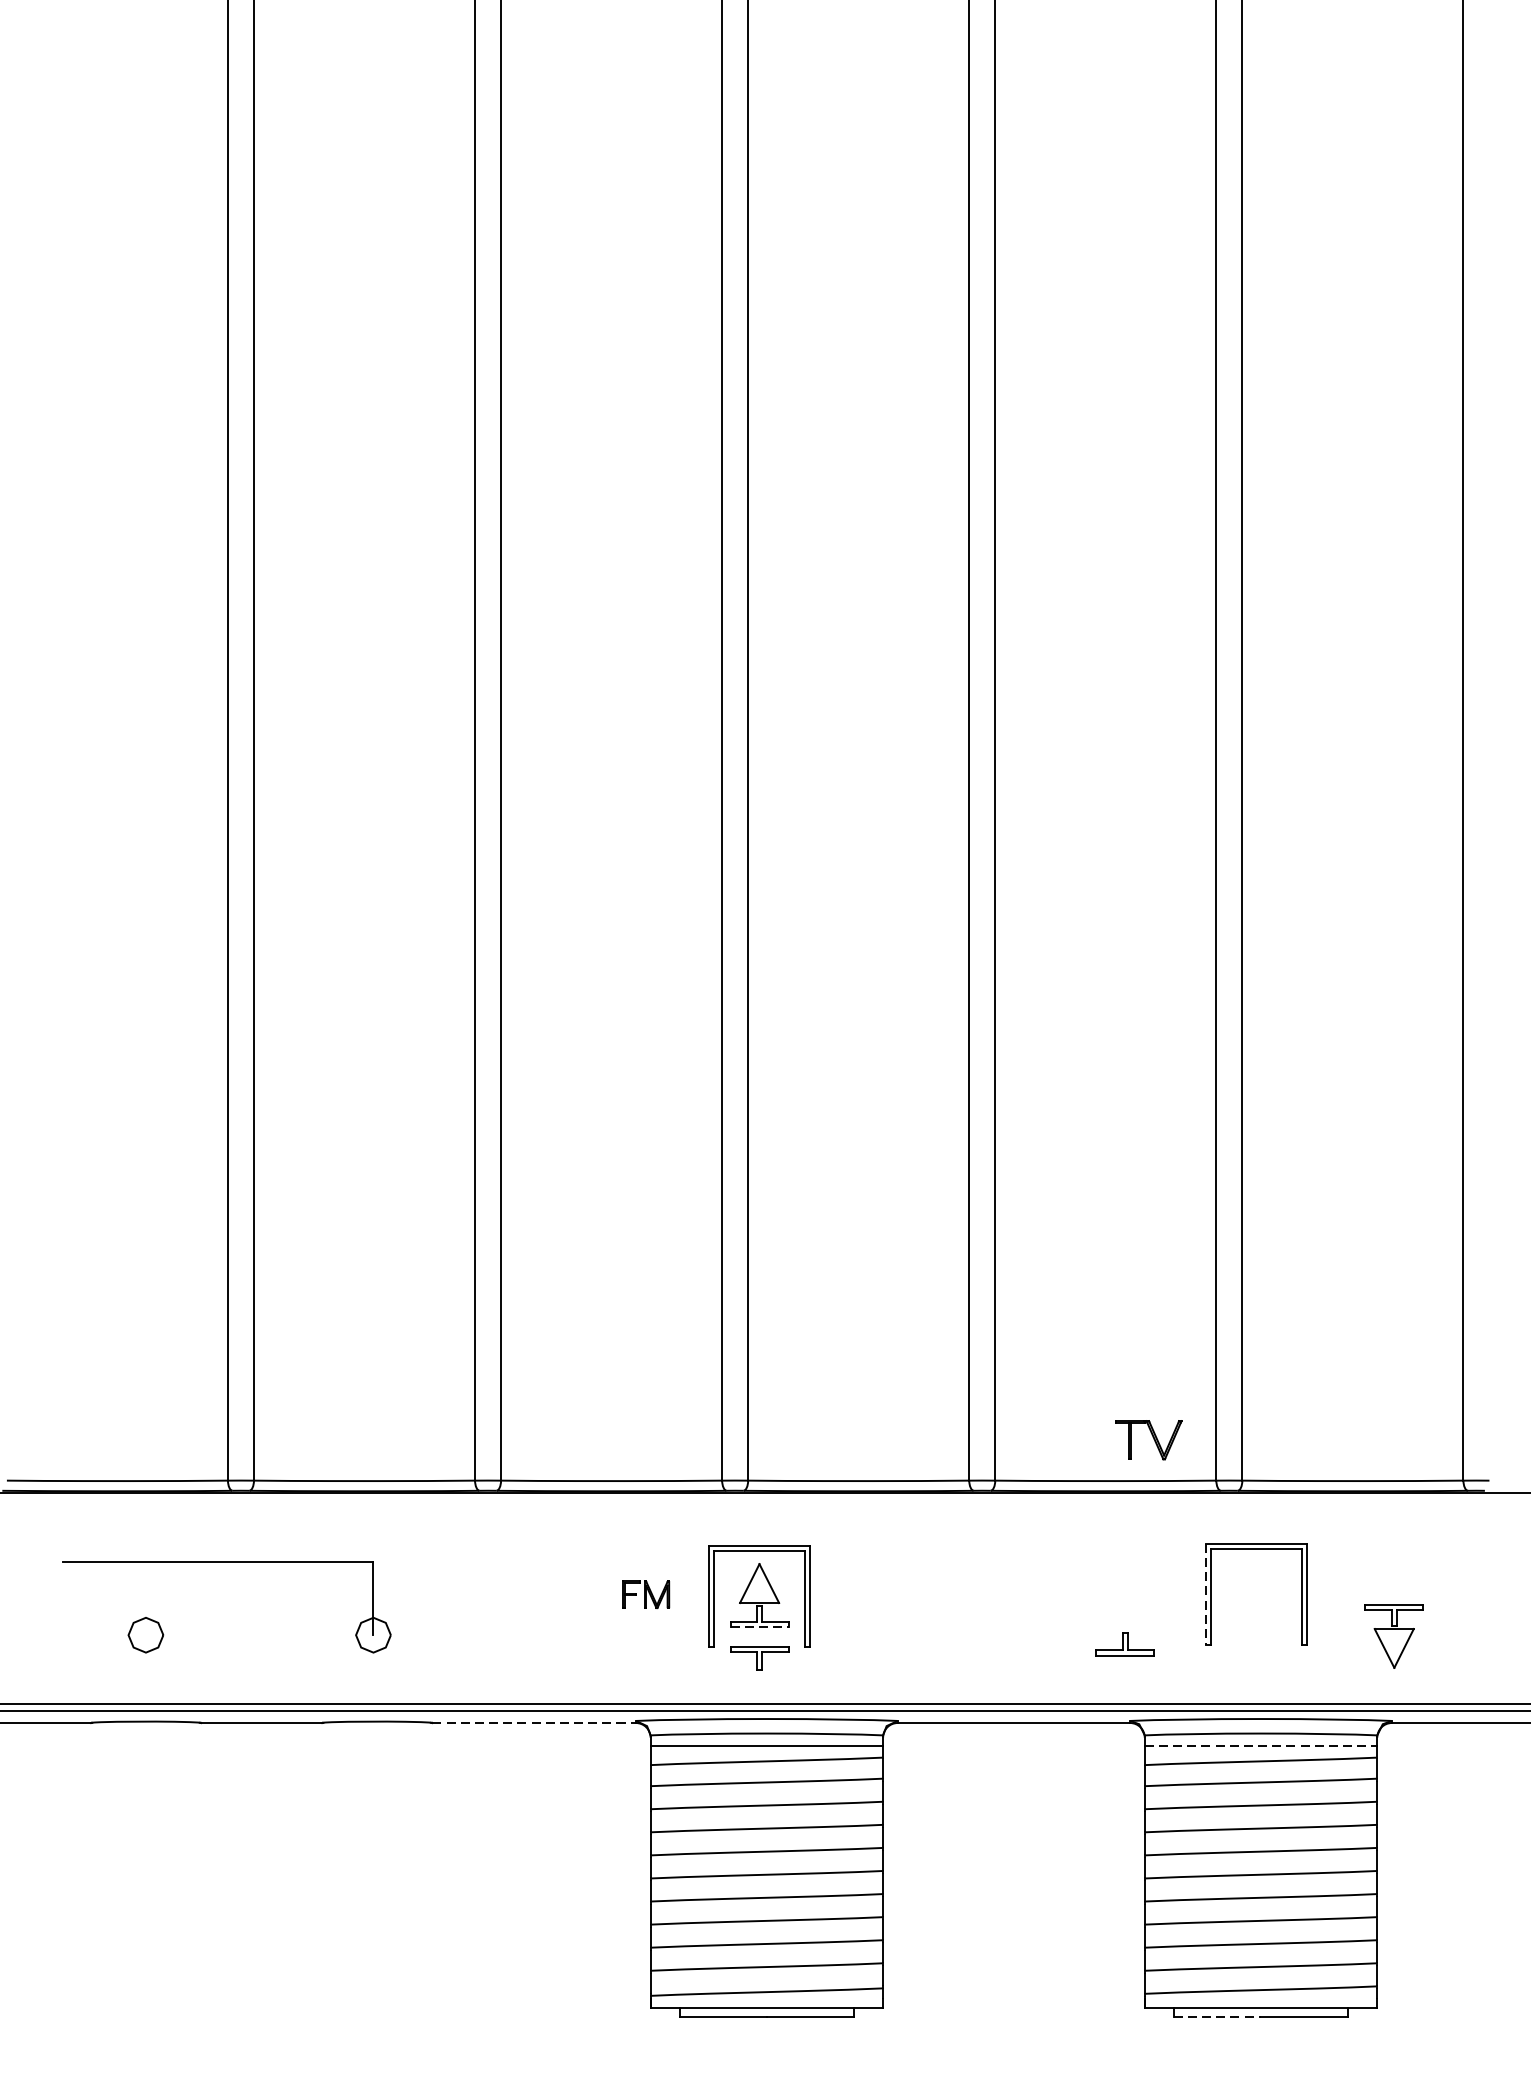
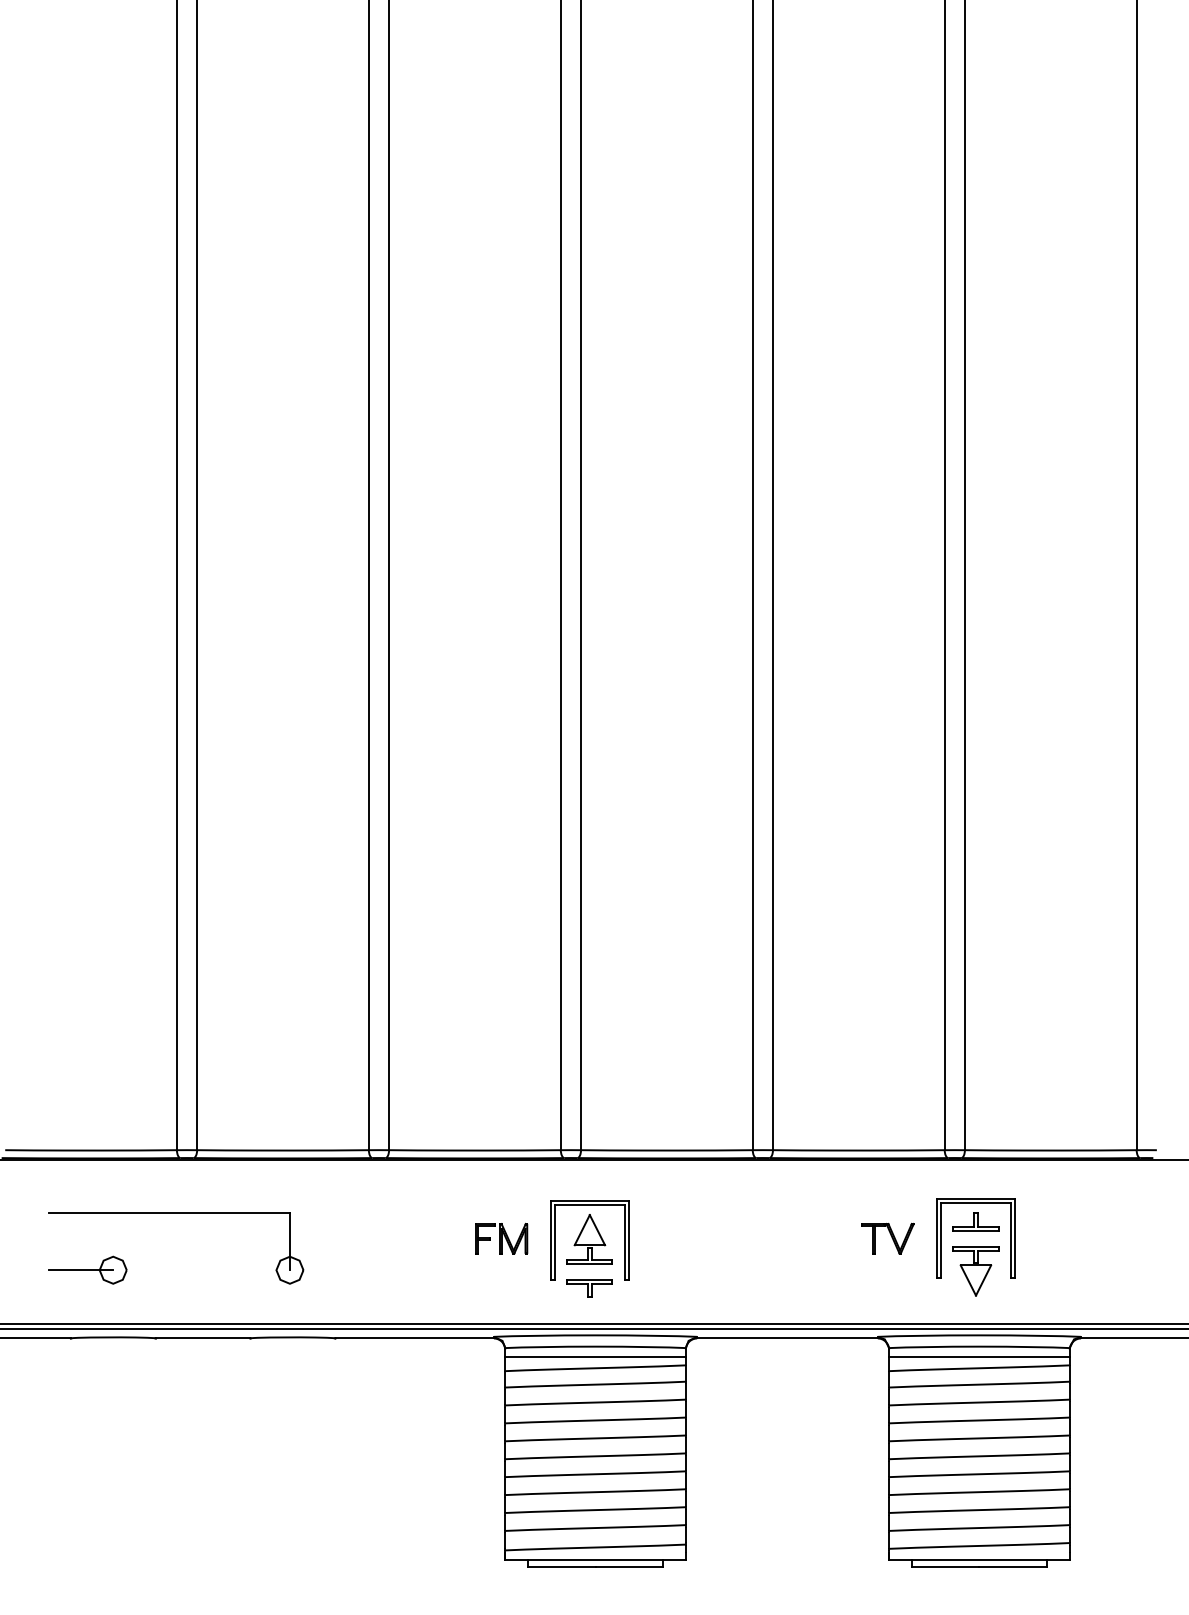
part: (1147, 1439) -> (887, 1238), moved
part: (645, 1594) -> (501, 1238), size x1.43
line: (1205, 1595) -> (936, 1239), dashed -> solid
line: (759, 1627) -> (589, 1264), dashed -> solid
line: (103, 1635) -> (80, 1270), added
part: (1393, 1636) -> (975, 1271), moved
part: (1124, 1643) -> (975, 1221), moved
line: (535, 1723) -> (415, 1338), dashed -> solid
line: (1261, 1746) -> (979, 1356), dashed -> solid
line: (1217, 2016) -> (945, 1566), dashed -> solid

